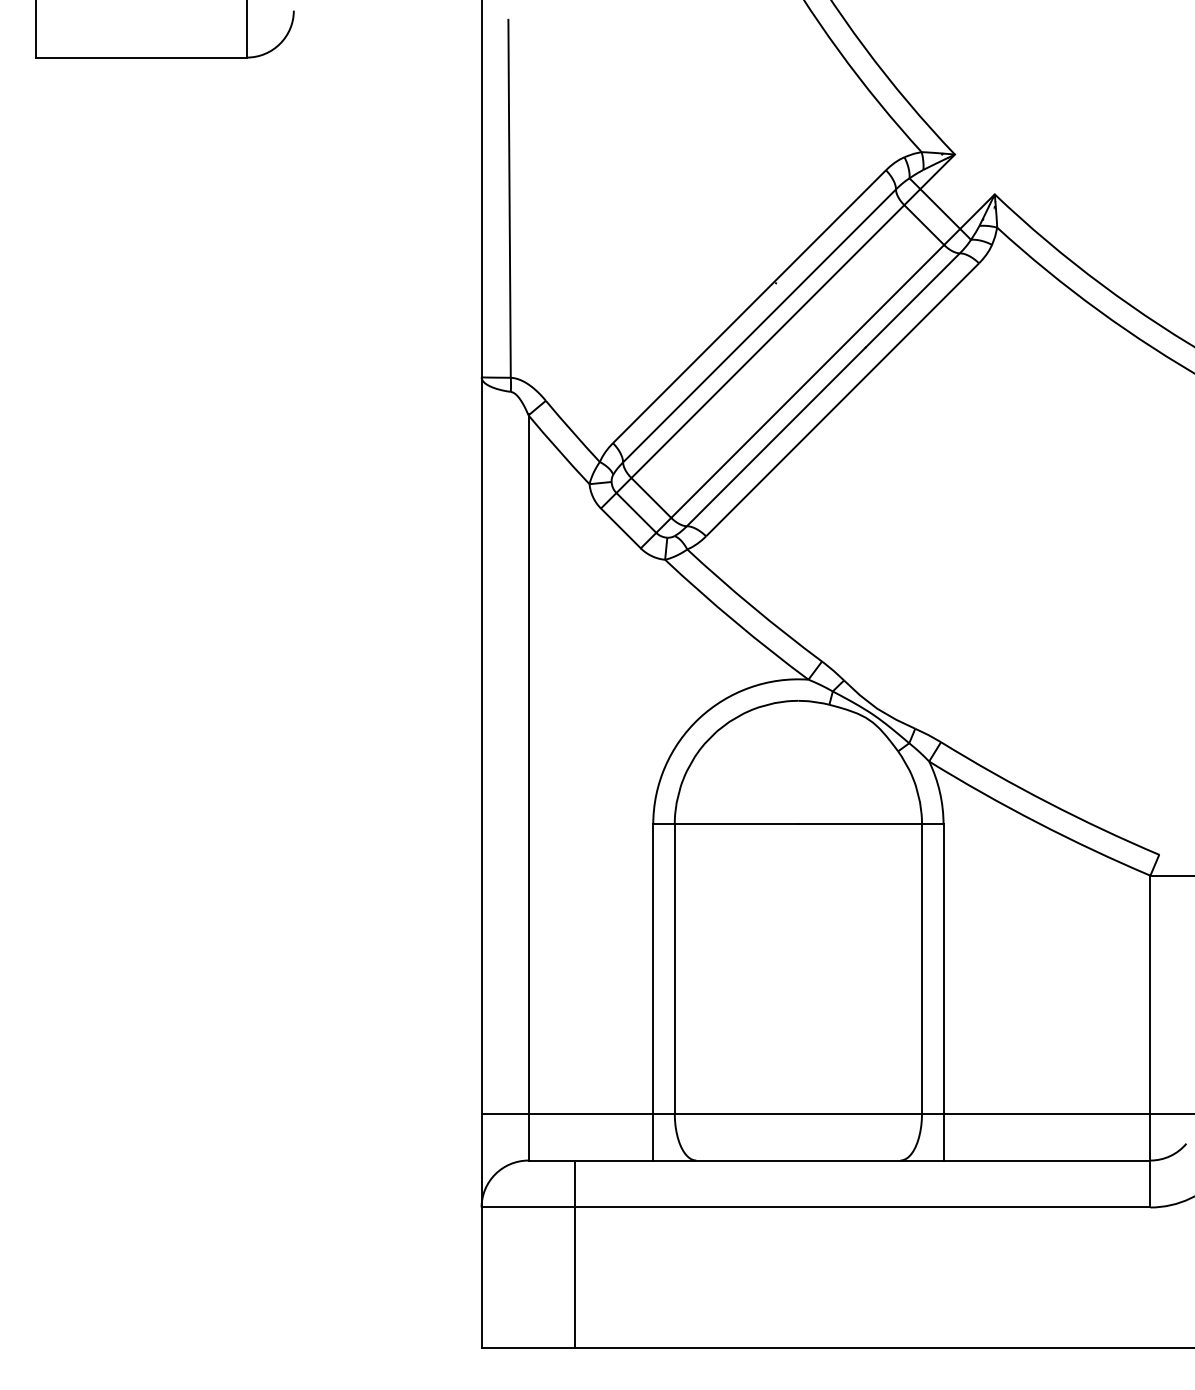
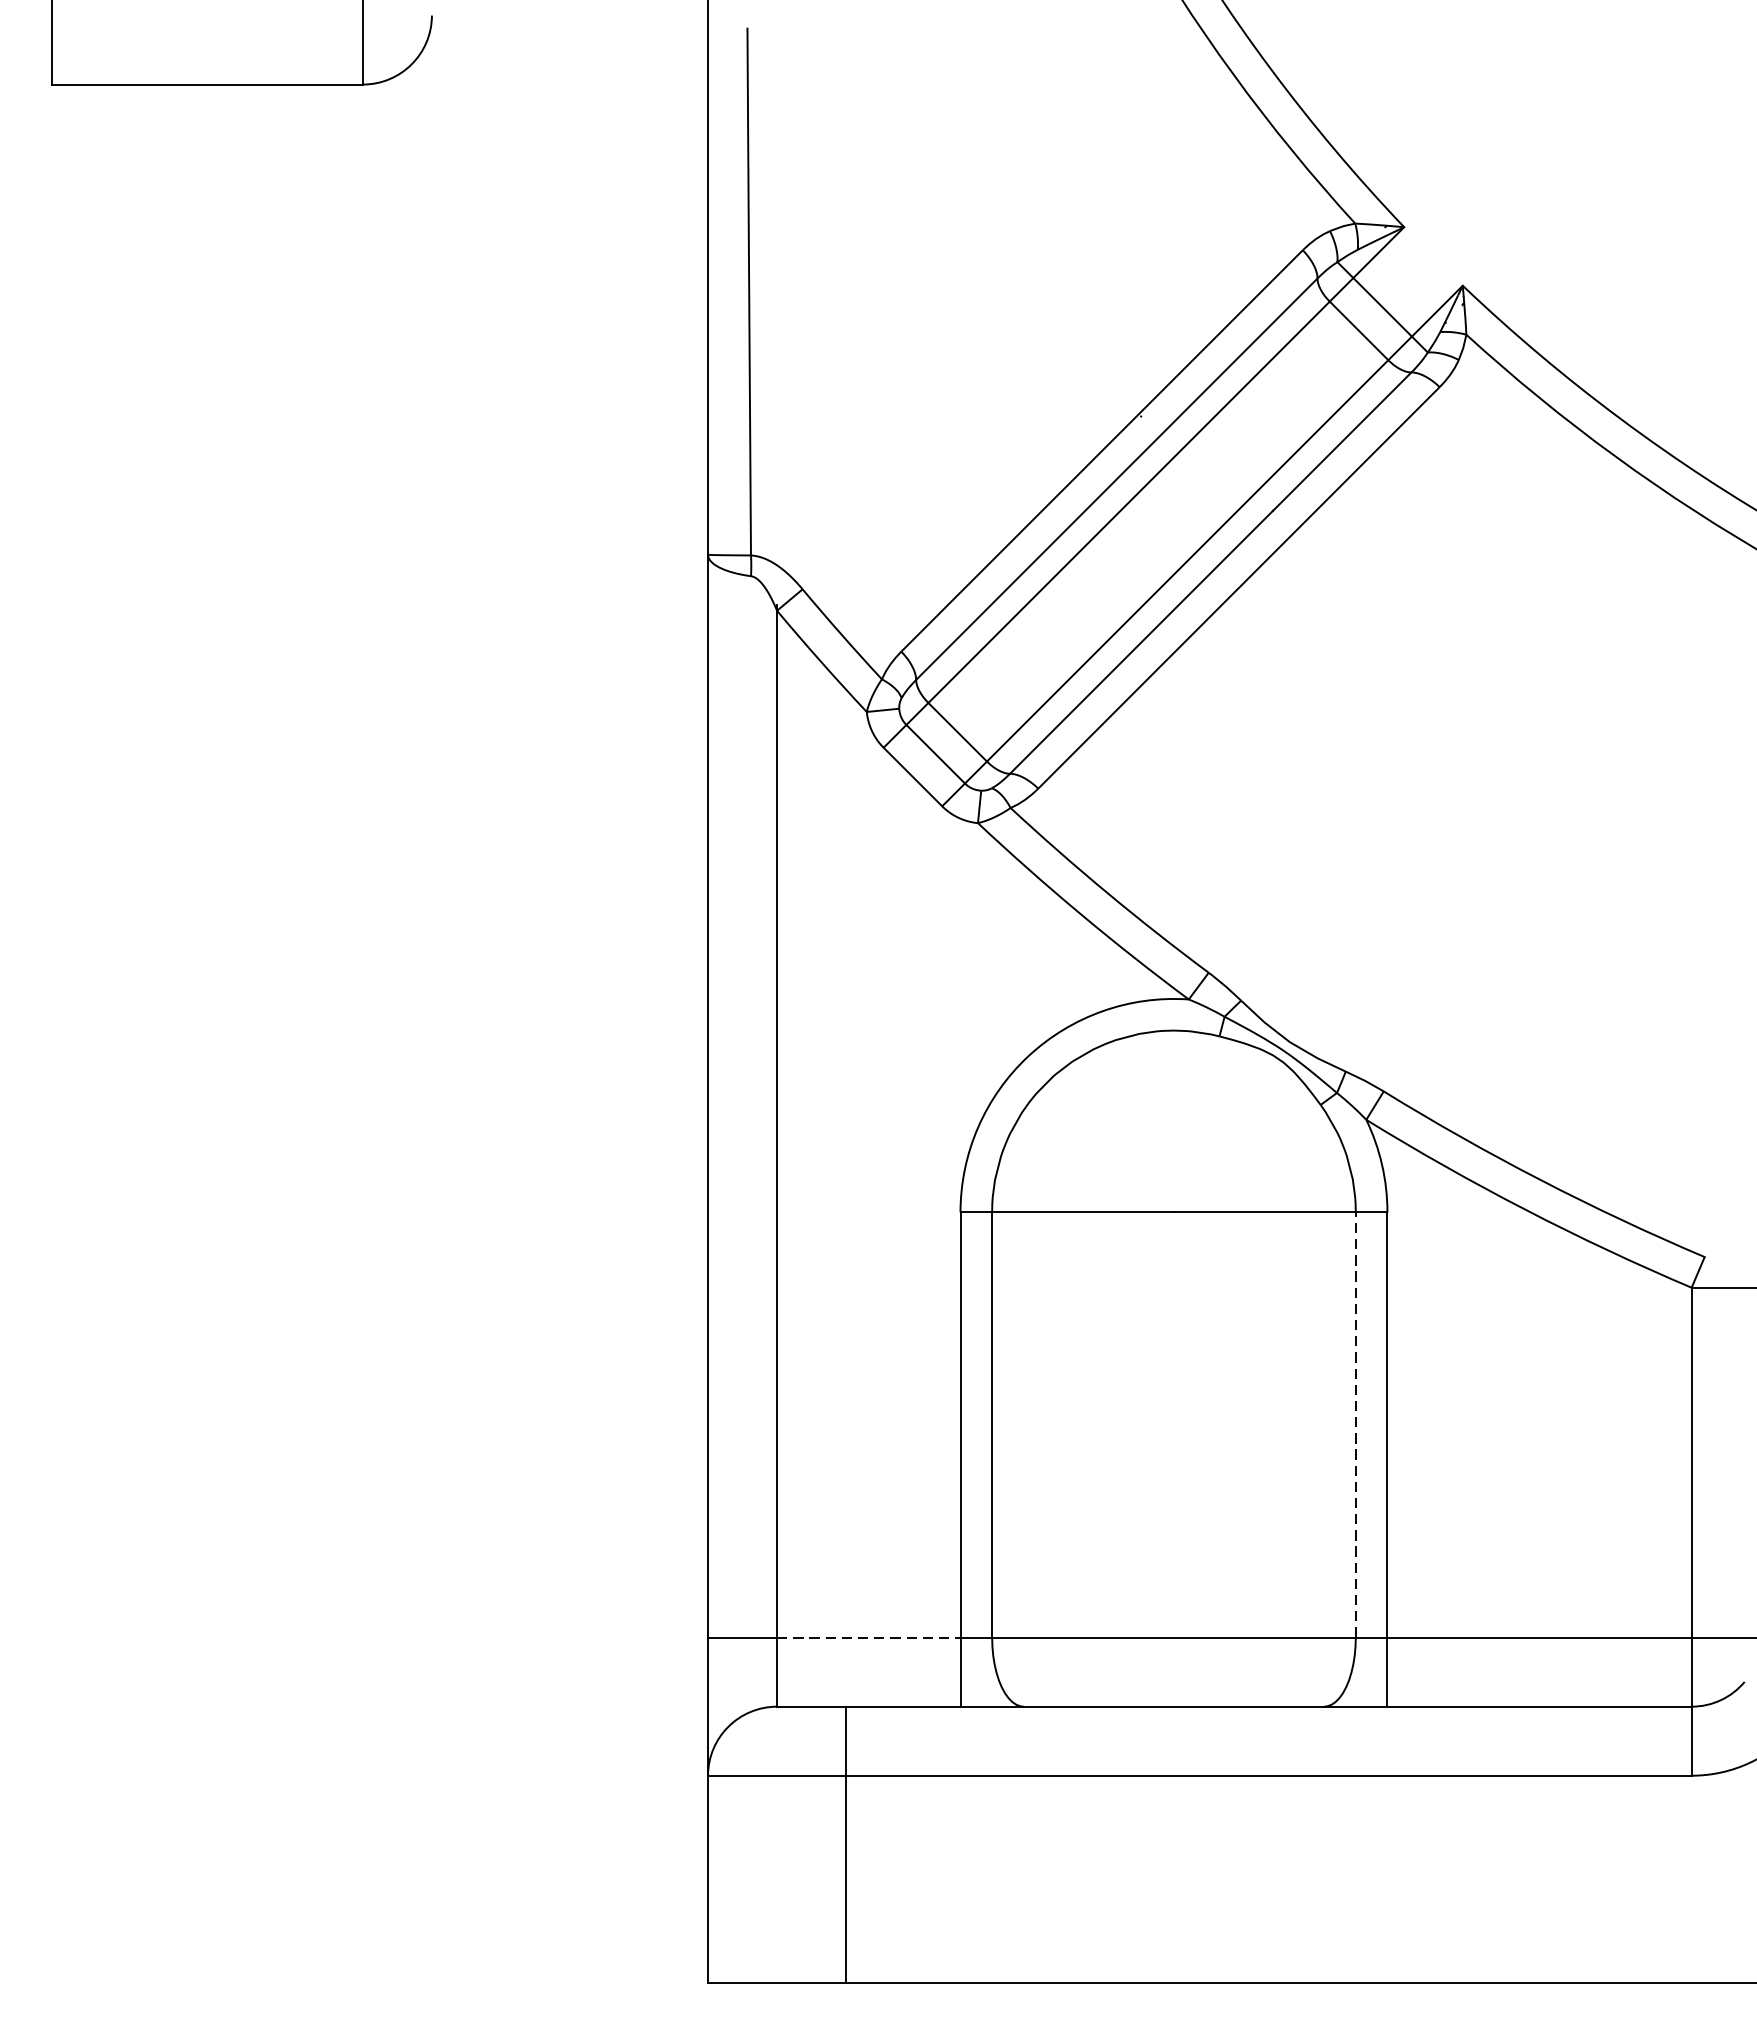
line: (922, 969) -> (1356, 1425), solid -> dashed
line: (591, 1113) -> (869, 1637), solid -> dashed

